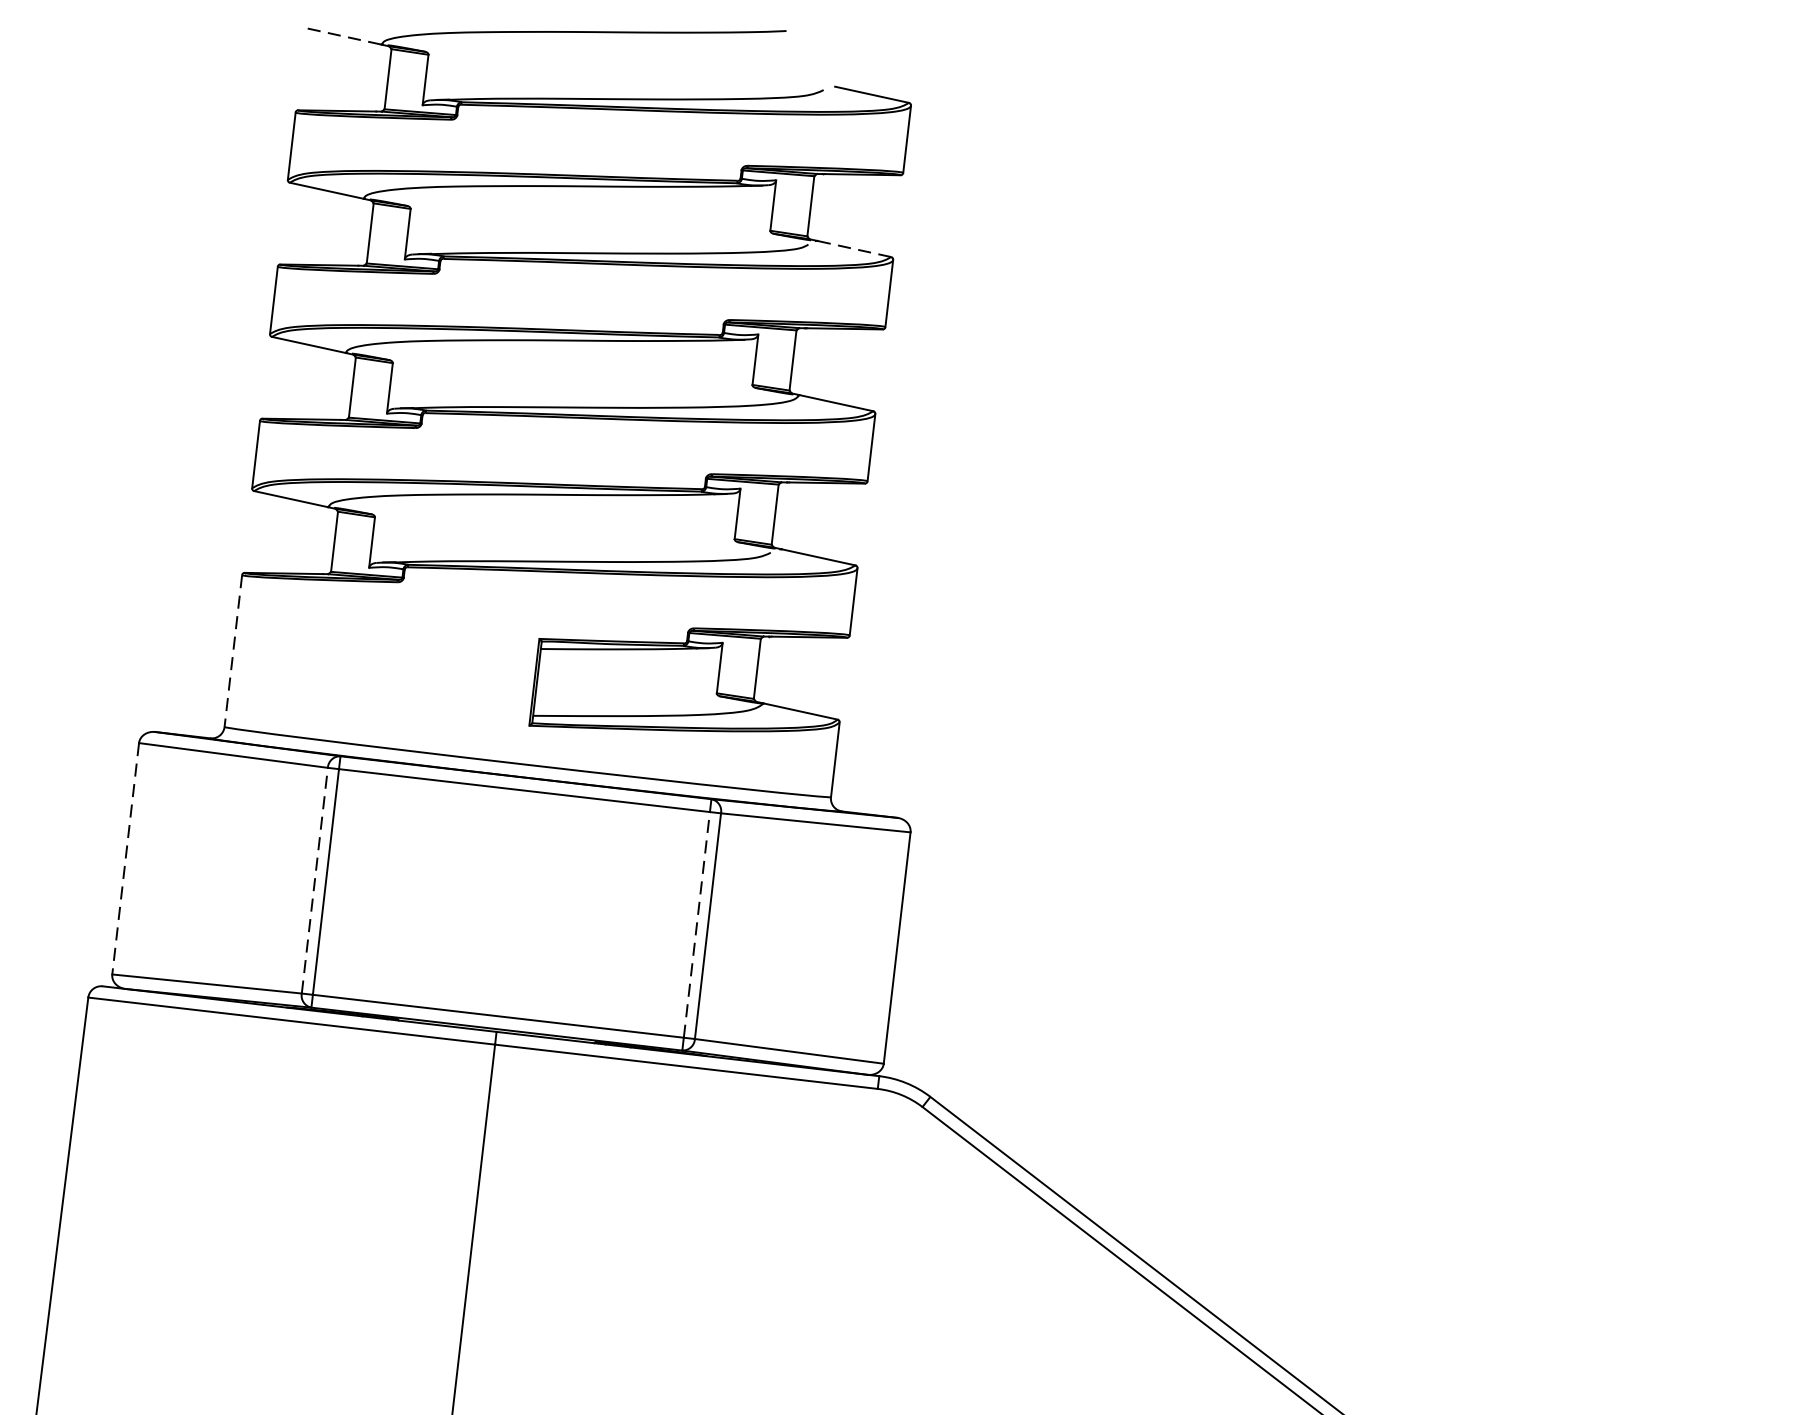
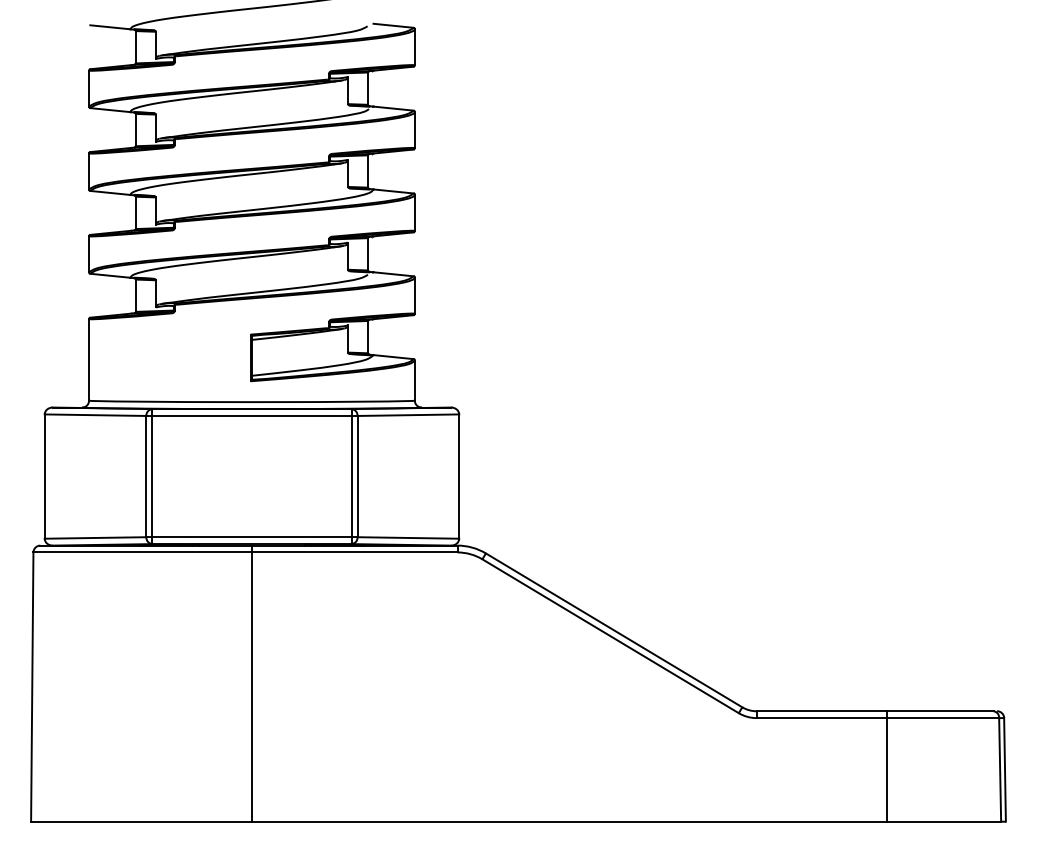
line: (344, 36) -> (110, 27), dashed -> solid
line: (854, 248) -> (393, 108), dashed -> solid
line: (234, 650) -> (89, 359), dashed -> solid
line: (125, 860) -> (44, 477), dashed -> solid
line: (315, 880) -> (146, 476), dashed -> solid
line: (696, 924) -> (351, 476), dashed -> solid

